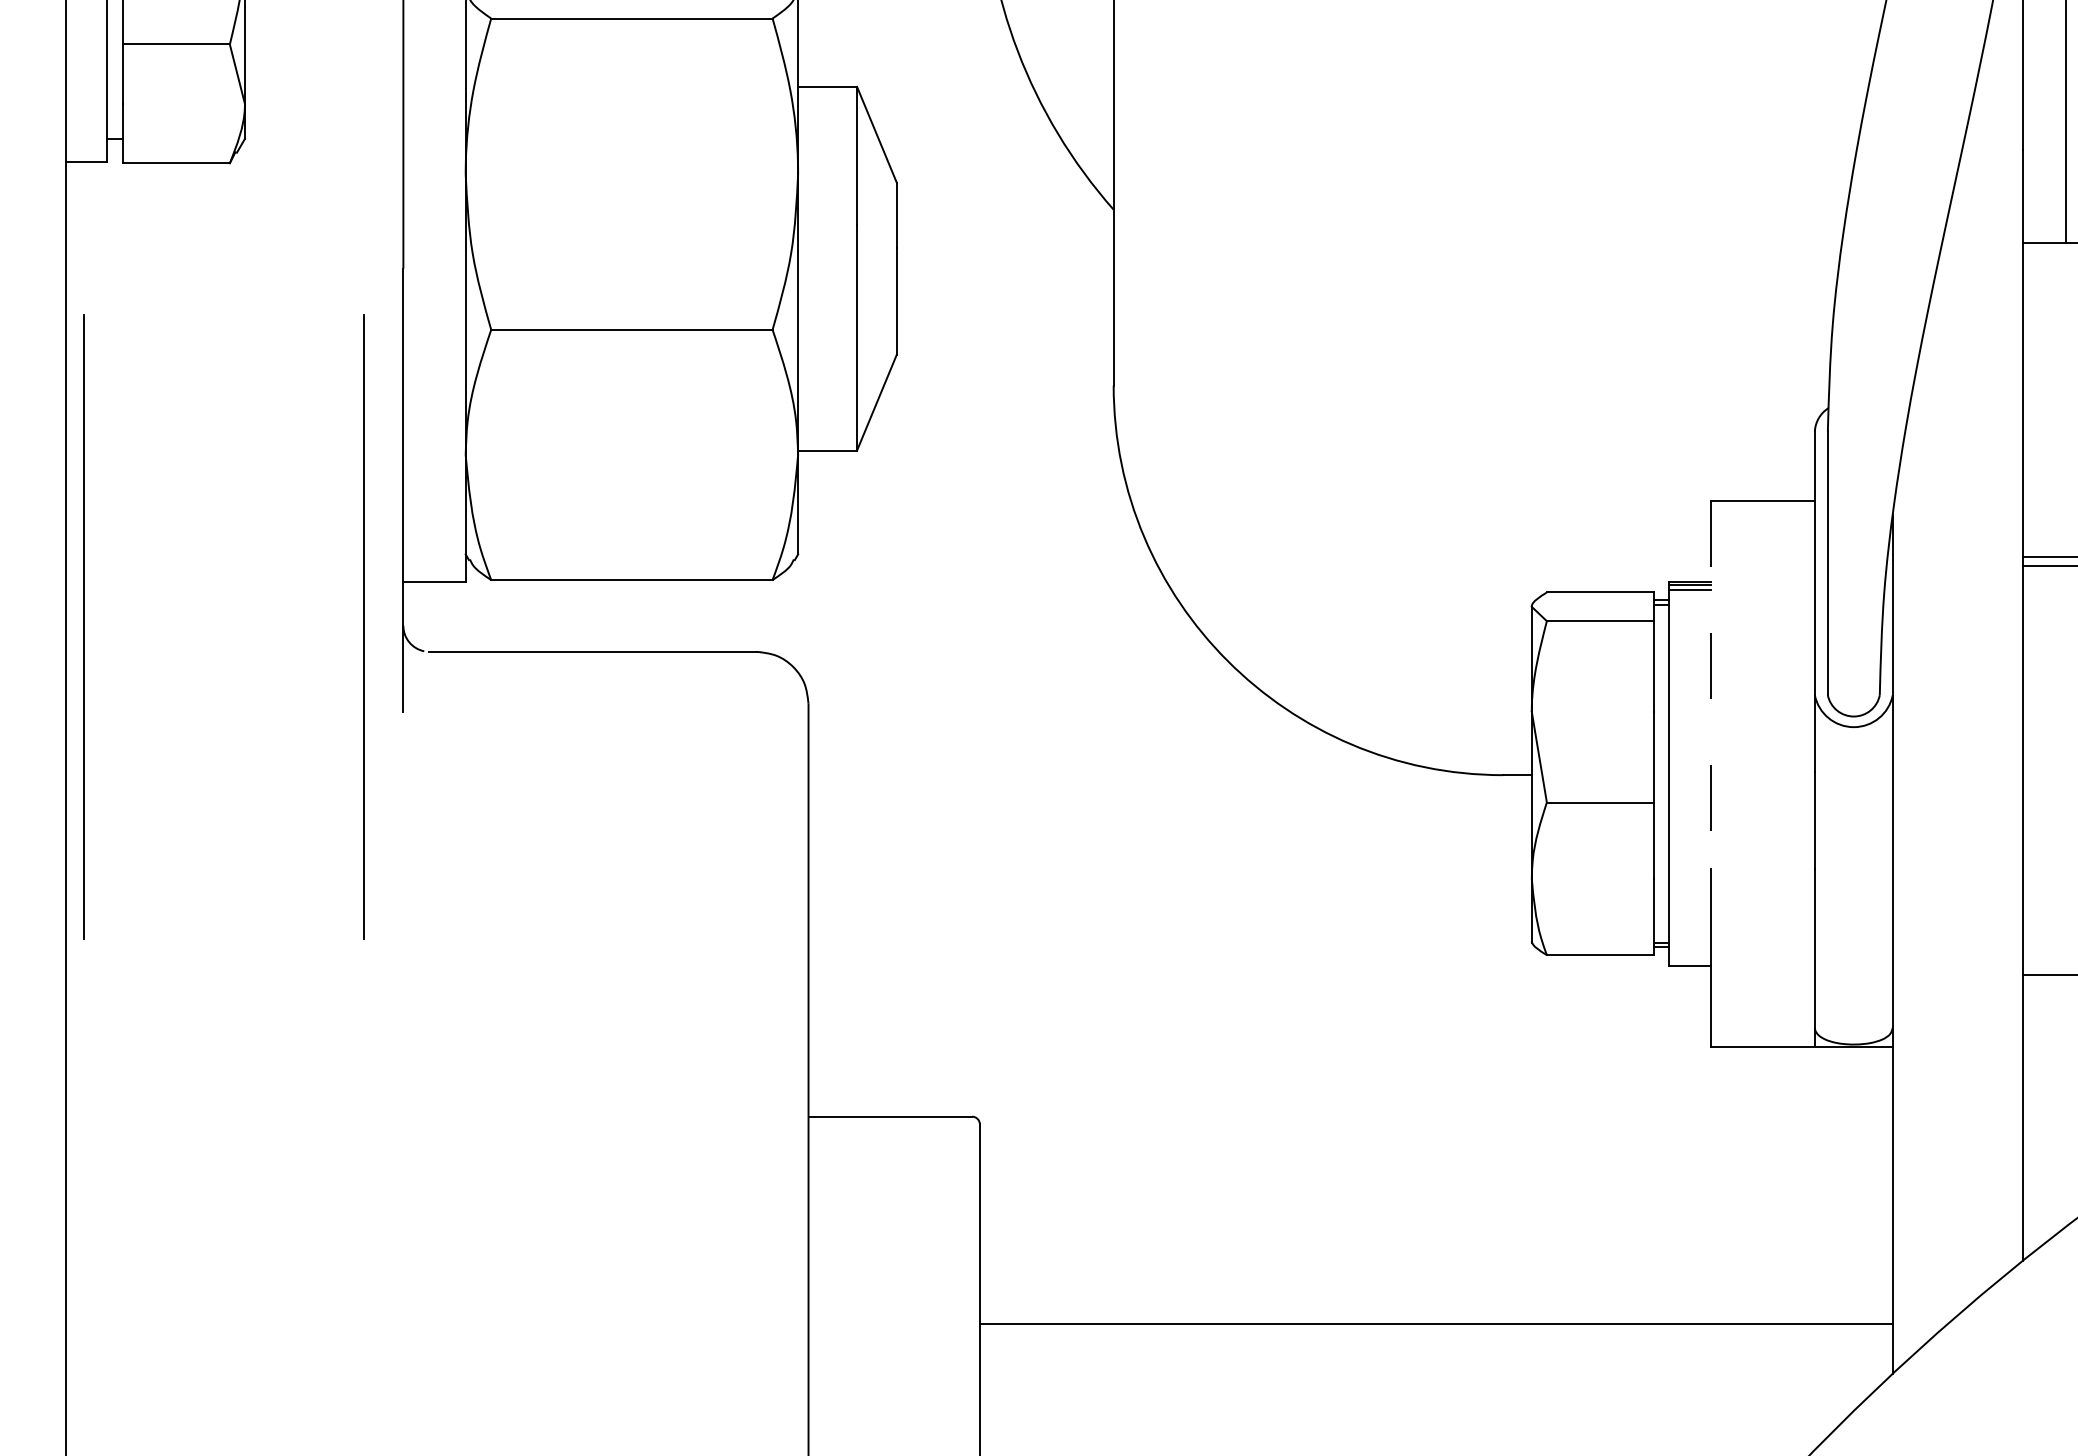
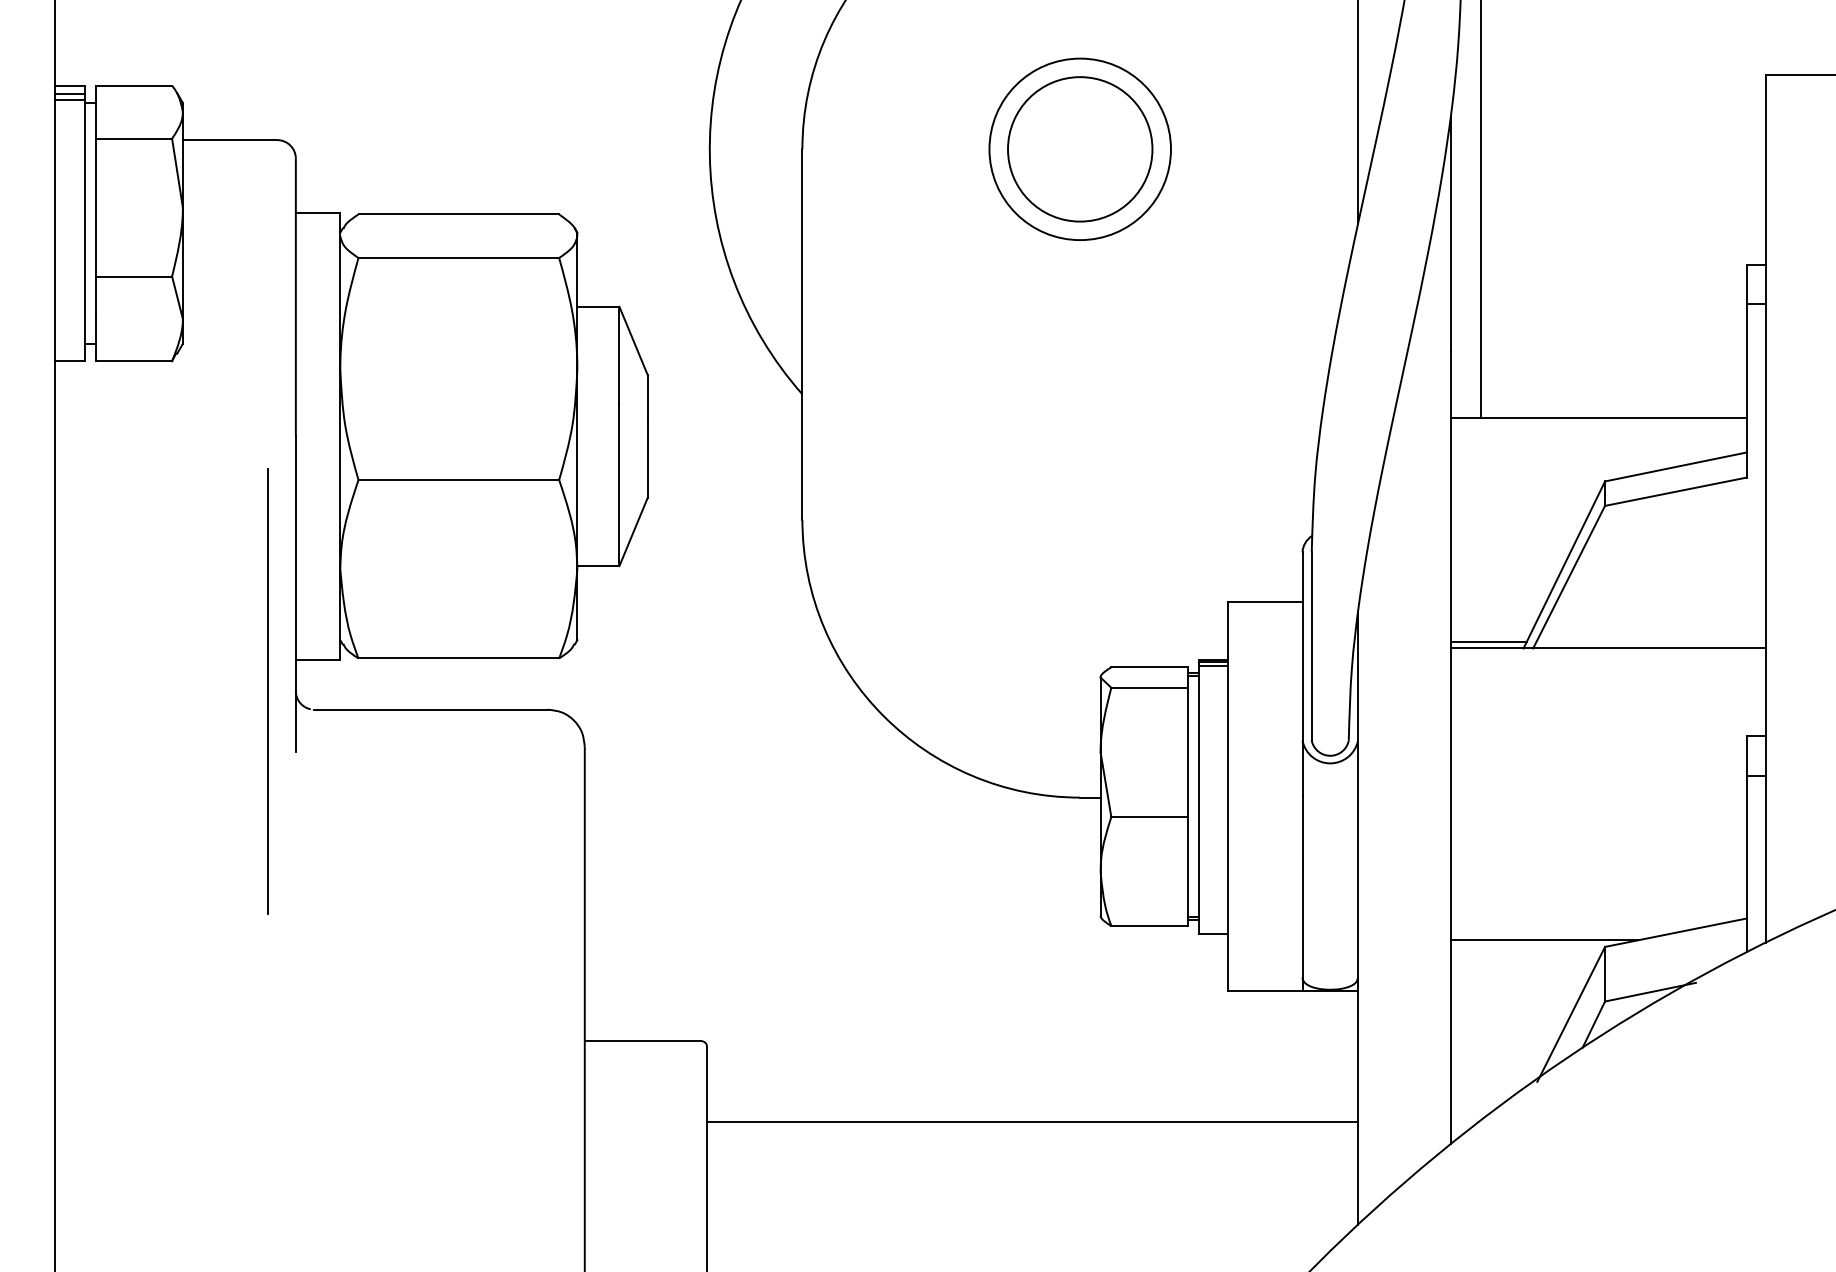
line: (83, 626) -> (67, 691), removed
line: (1711, 685) -> (1228, 733), dashed -> solid
line: (1436, 1323) -> (1032, 1121), moved

